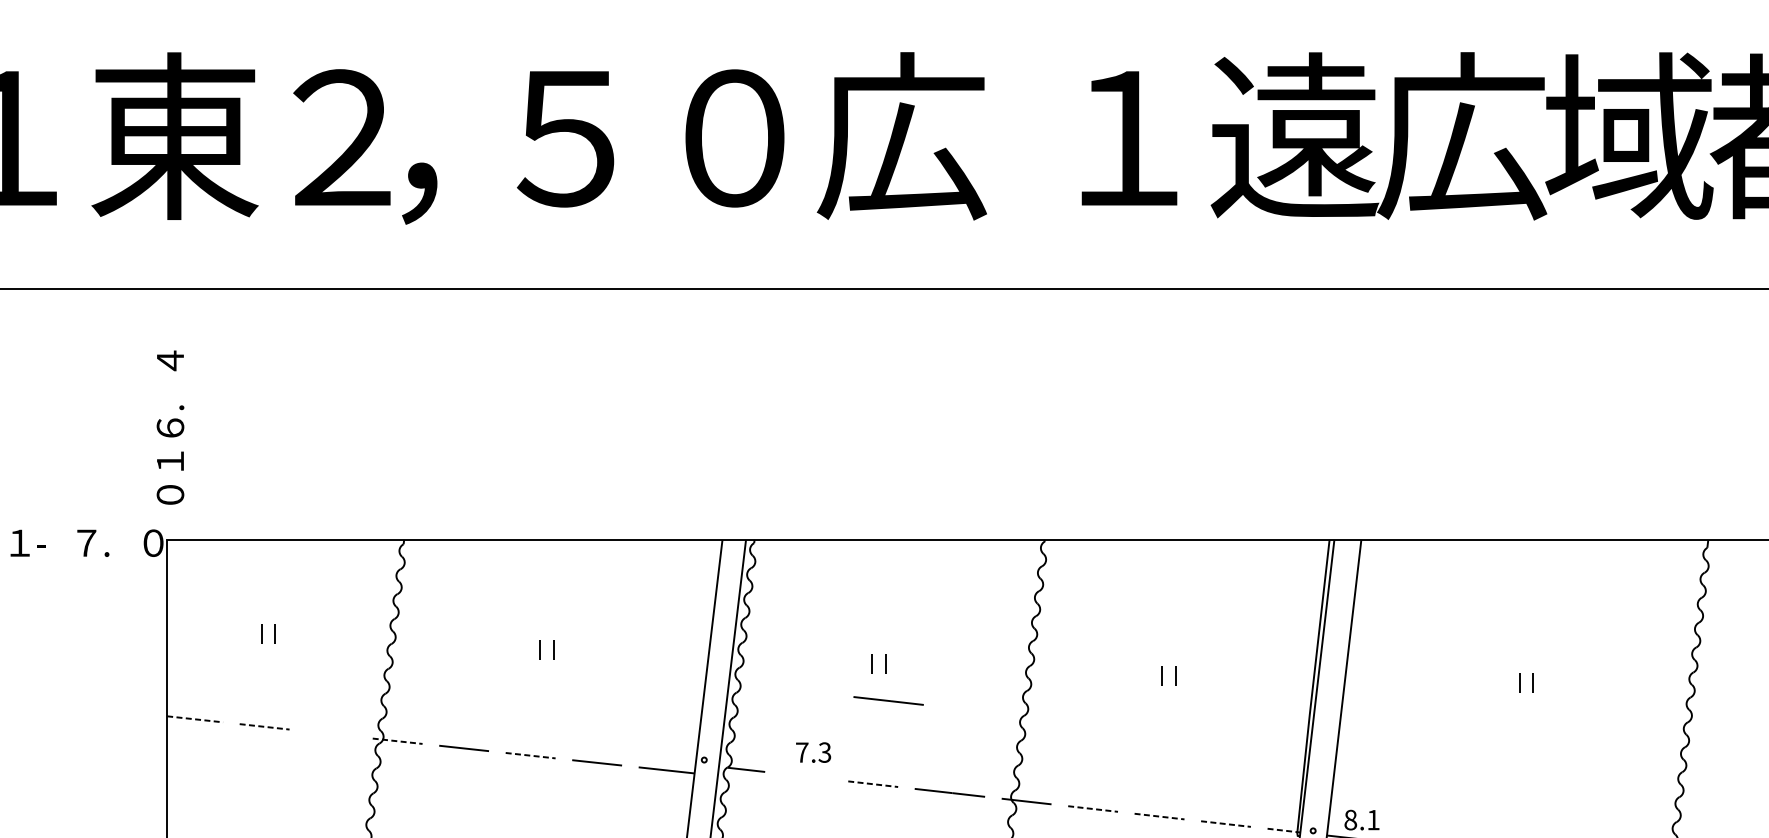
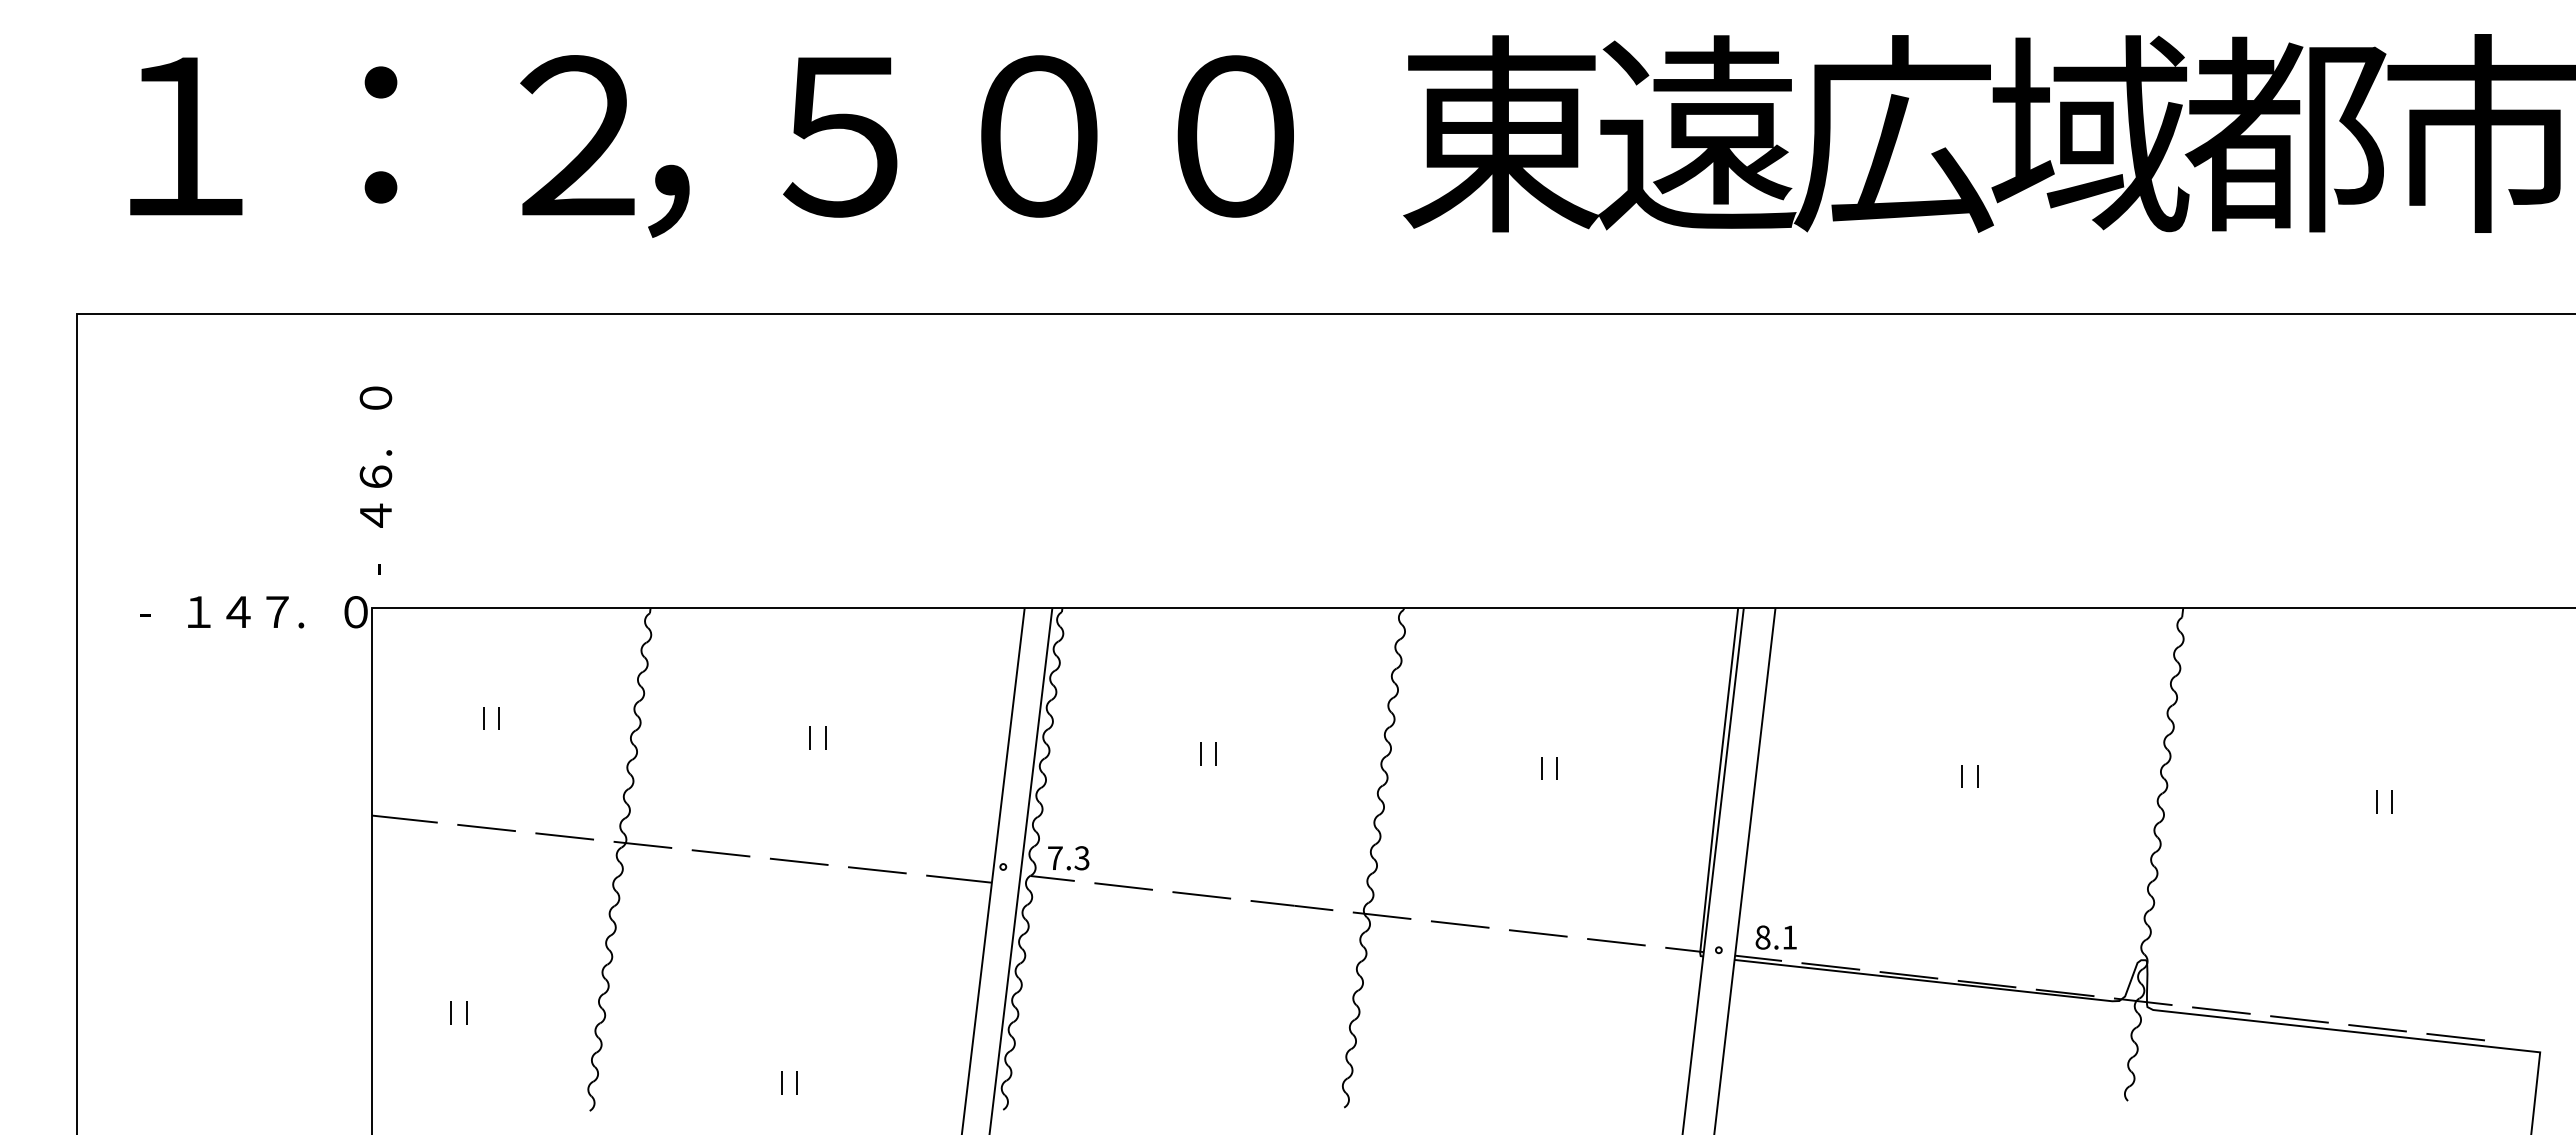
text: (174, 135) -> (380, 133), 東 -> ：
text: (901, 135) -> (1235, 133), 広 -> ０
text: (1127, 135) -> (1500, 133), １ -> 東
text: (170, 360) -> (375, 397), ４ -> ０
text: (170, 460) -> (375, 515), １ -> ４
text: (170, 497) -> (375, 558), ０ -> -
text: (50, 542) -> (234, 611), - -> ４
line: (888, 700) -> (1219, 797), removed
line: (195, 719) -> (405, 819), dashed -> solid
line: (265, 727) -> (487, 828), dashed -> solid
line: (330, 734) -> (564, 836), added
line: (398, 740) -> (643, 844), dashed -> solid
text: (813, 752) -> (1068, 858), moved
line: (530, 755) -> (799, 861), dashed -> solid
line: (806, 776) -> (1123, 886), added
line: (872, 784) -> (1201, 895), dashed -> solid
line: (1093, 808) -> (1460, 924), dashed -> solid
line: (1159, 816) -> (1538, 933), dashed -> solid
line: (1226, 824) -> (1616, 942), dashed -> solid
line: (1284, 830) -> (1685, 949), dashed -> solid

